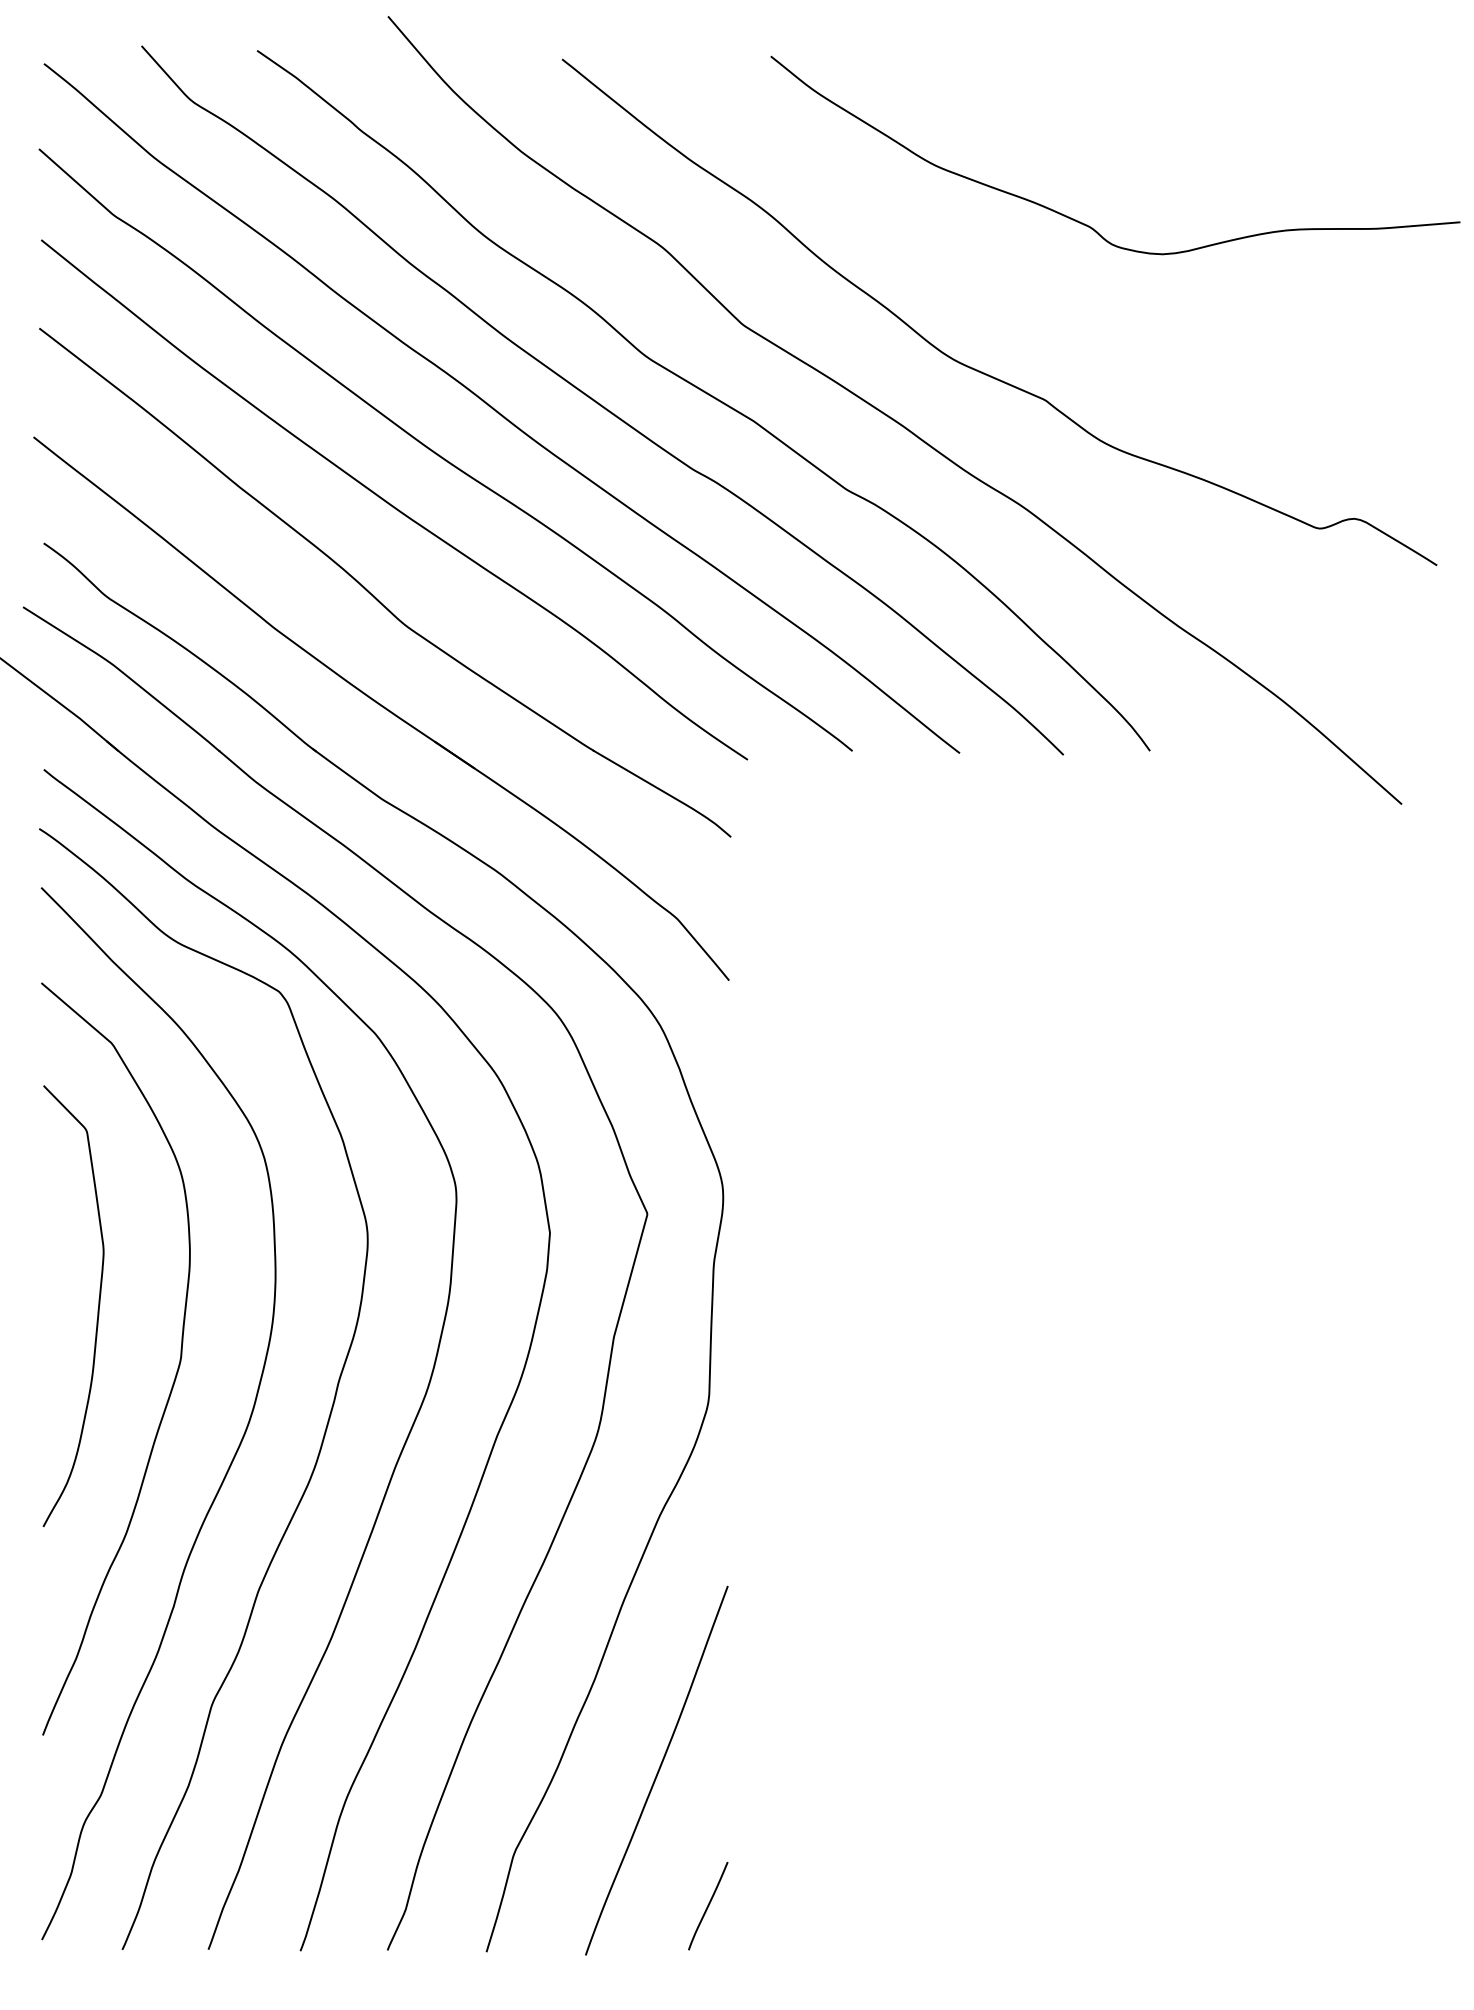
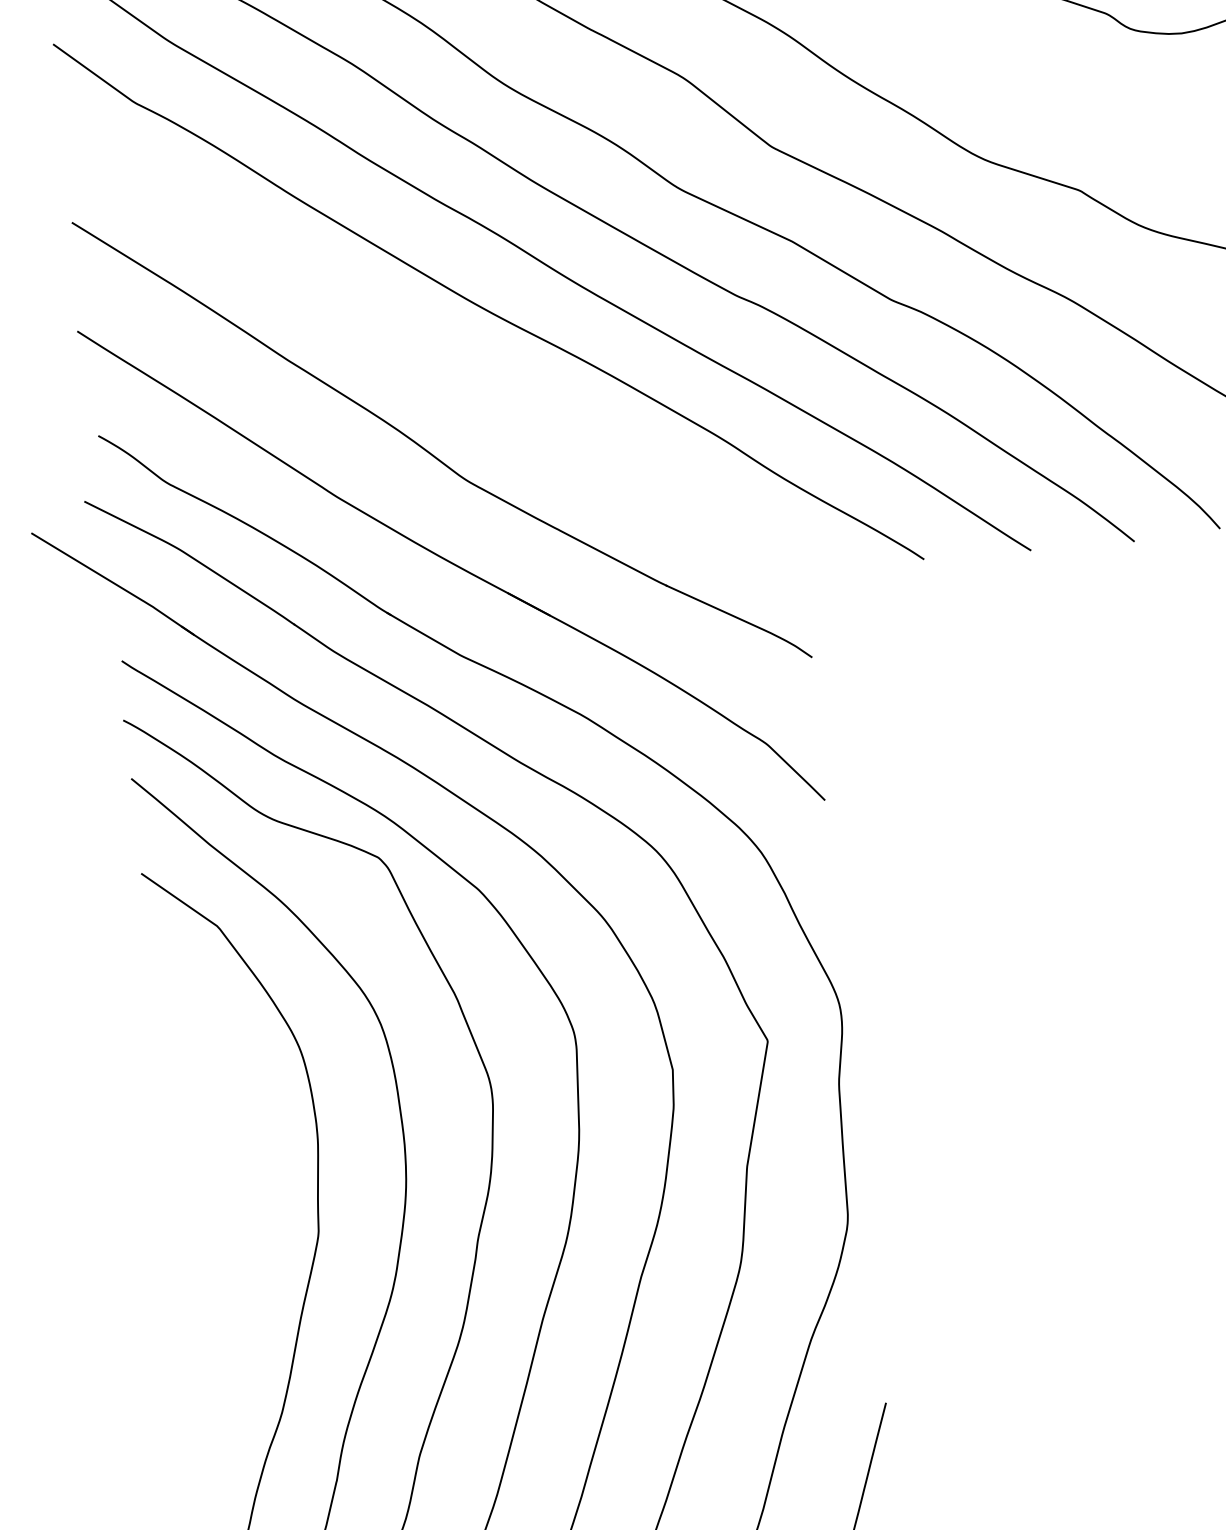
curve: (390, 503) -> (439, 360), removed
curve: (97, 1309) -> (230, 1192), removed

